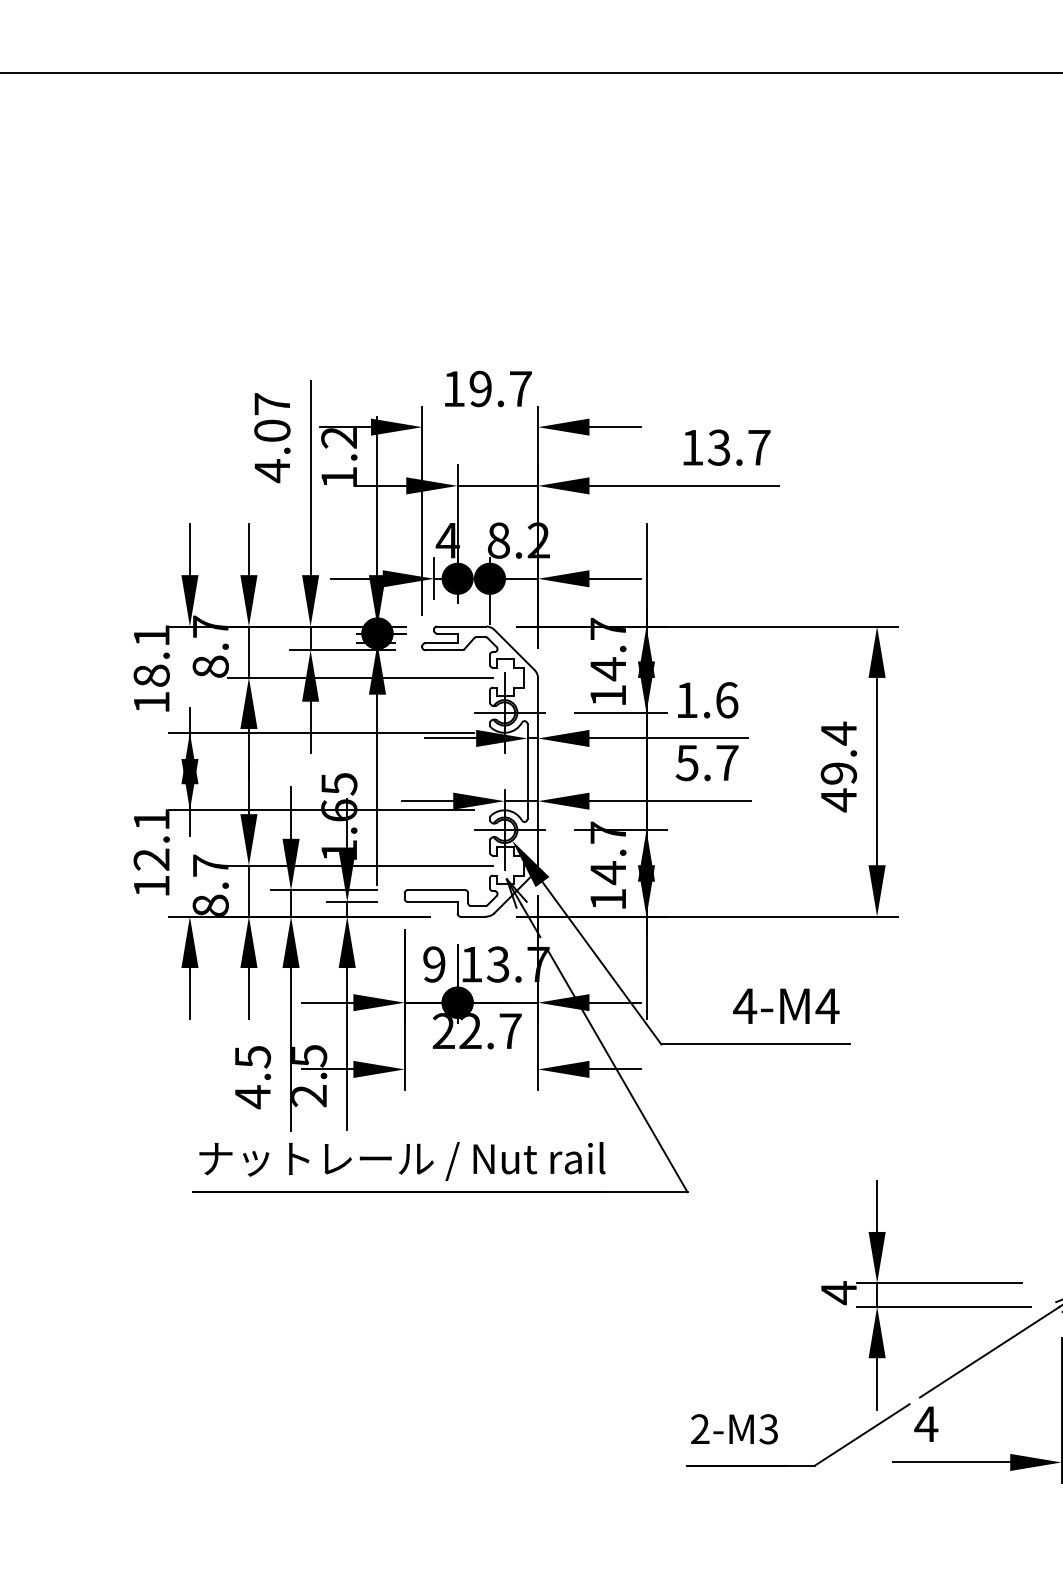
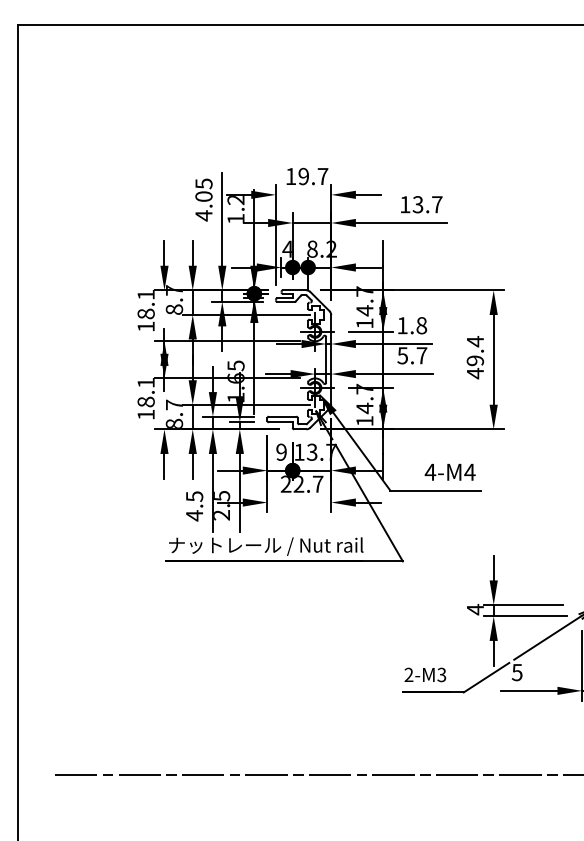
text: (271, 403) -> (203, 183), 4.07 -> 4.05
text: (726, 699) -> (421, 325), 1.6 -> 1.8
text: (150, 858) -> (145, 401), 12.1 -> 18.1
text: (924, 1424) -> (516, 672), 4 -> 5

